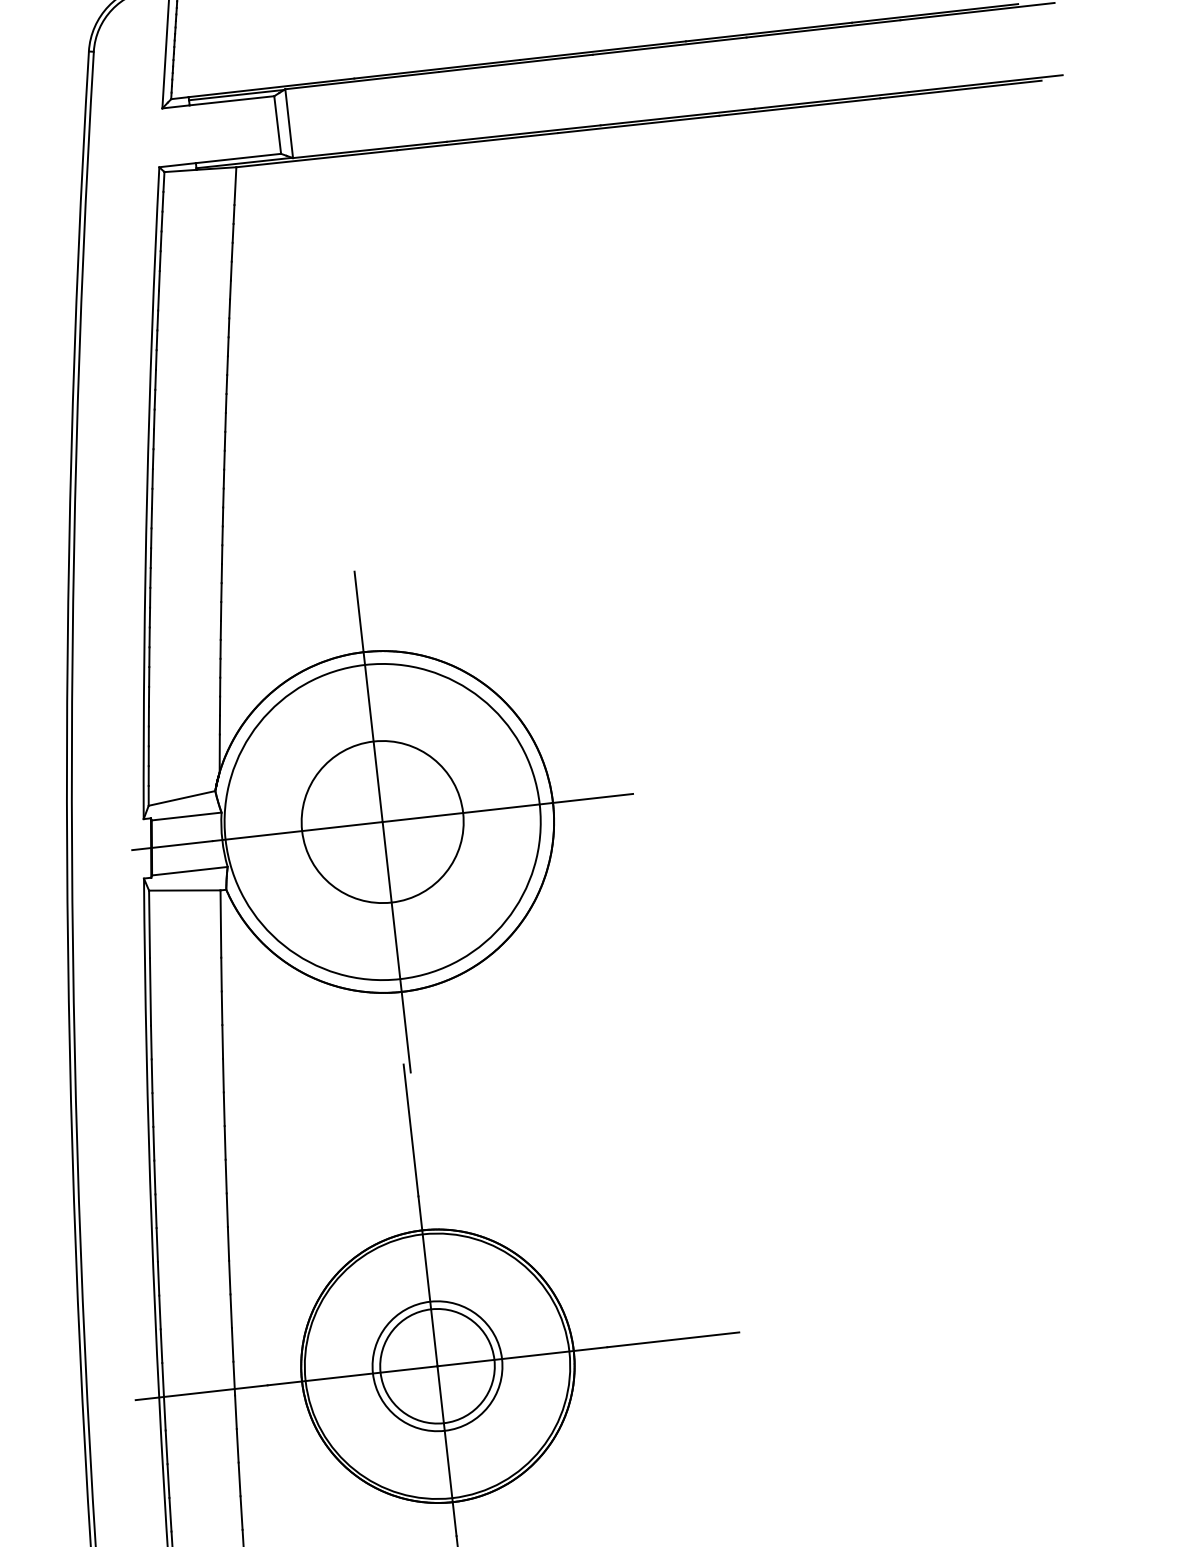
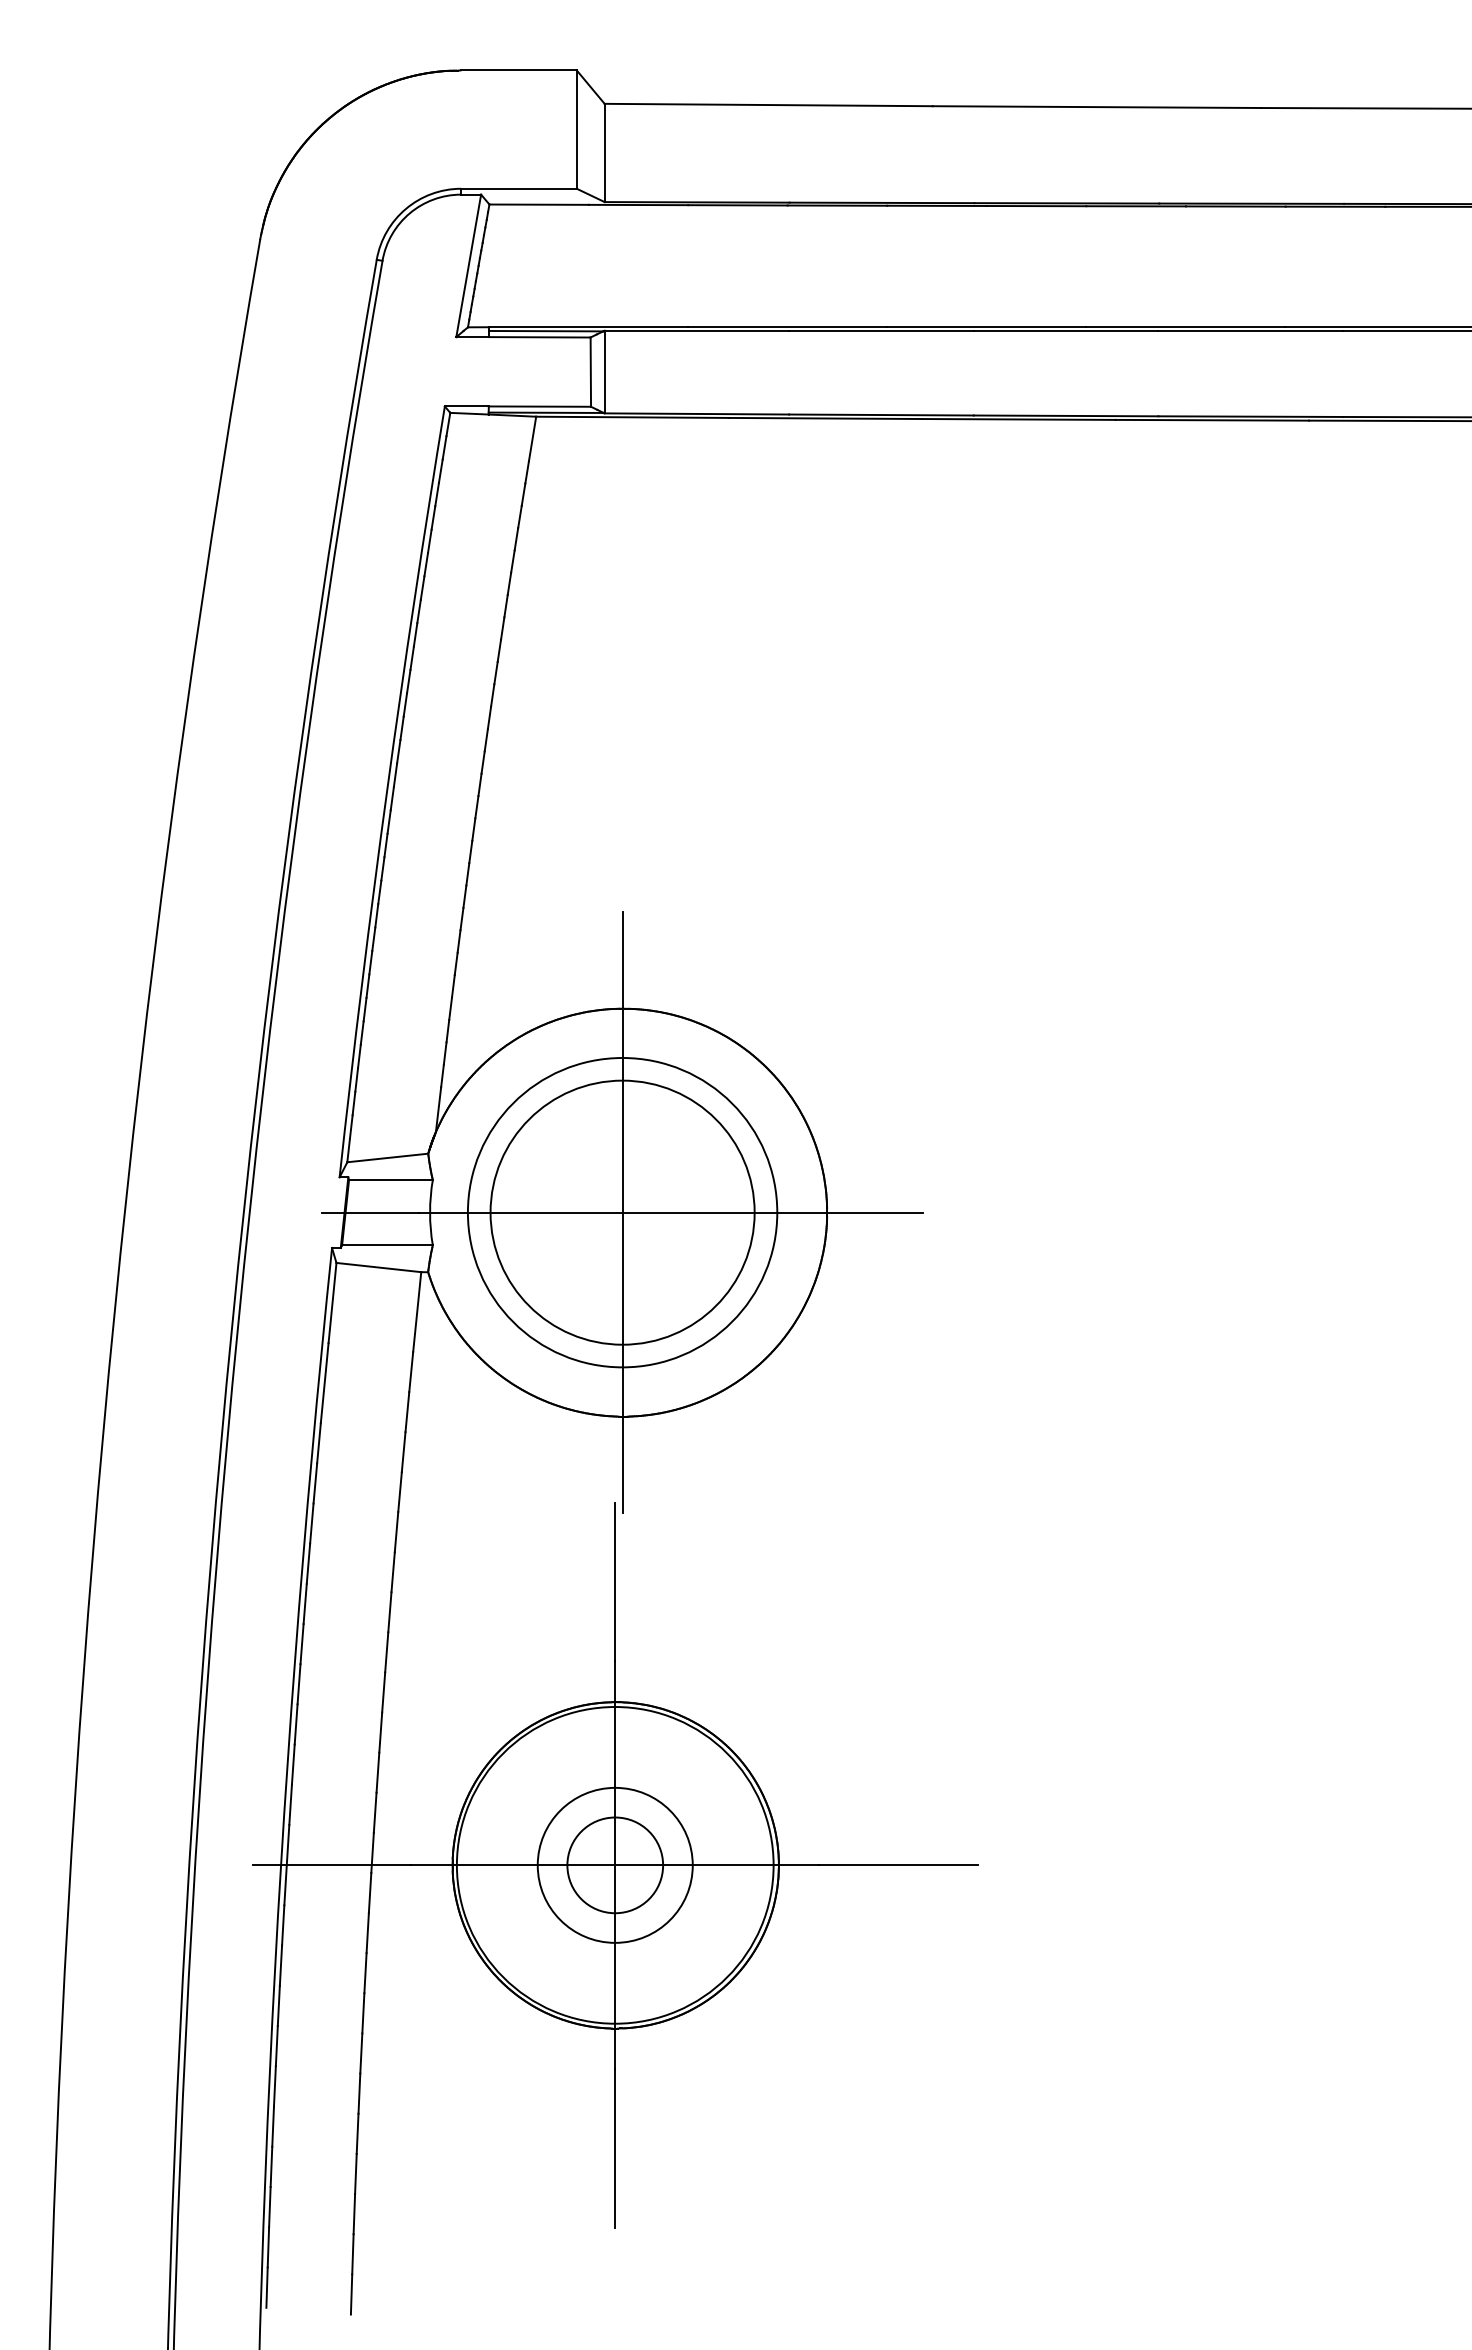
circle: (382, 821) -> (622, 1212), size x0.7
circle: (382, 821) -> (622, 1212), size x1.6
circle: (436, 1366) -> (614, 1865), size x0.7

